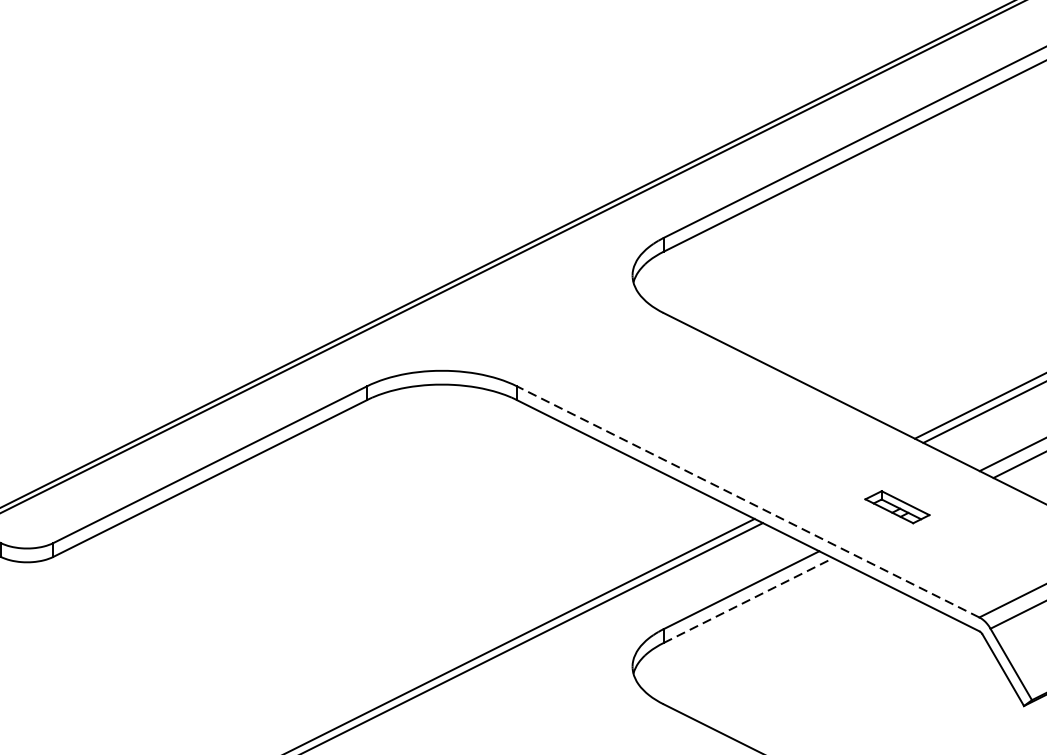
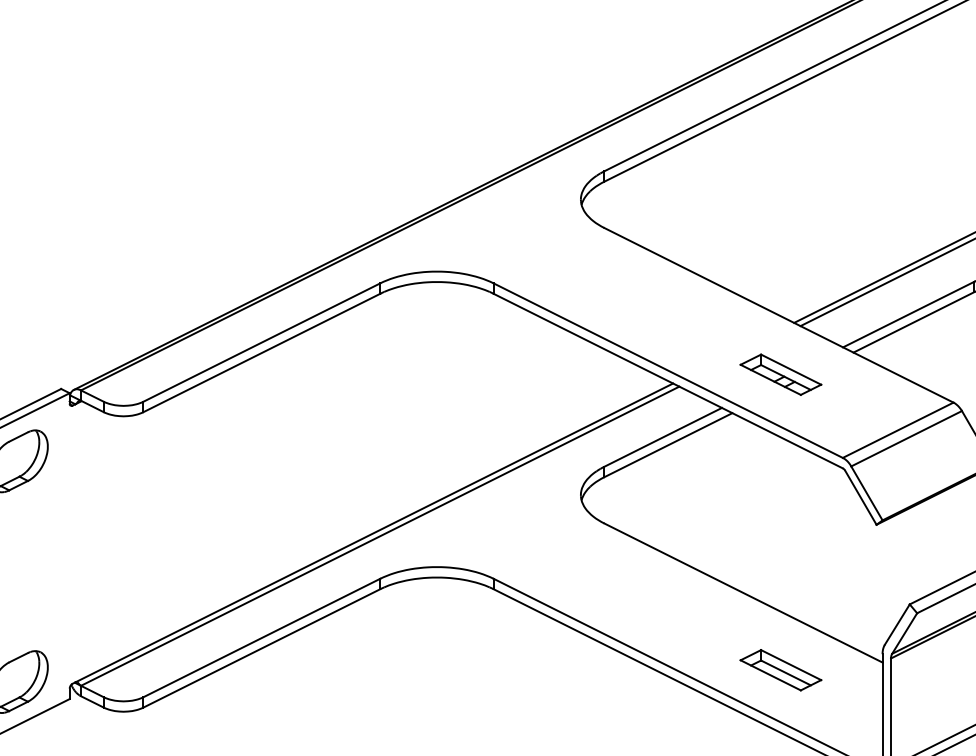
line: (747, 501) -> (667, 370), dashed -> solid
part: (896, 507) -> (780, 374), size x1.67
line: (748, 601) -> (668, 445), dashed -> solid

